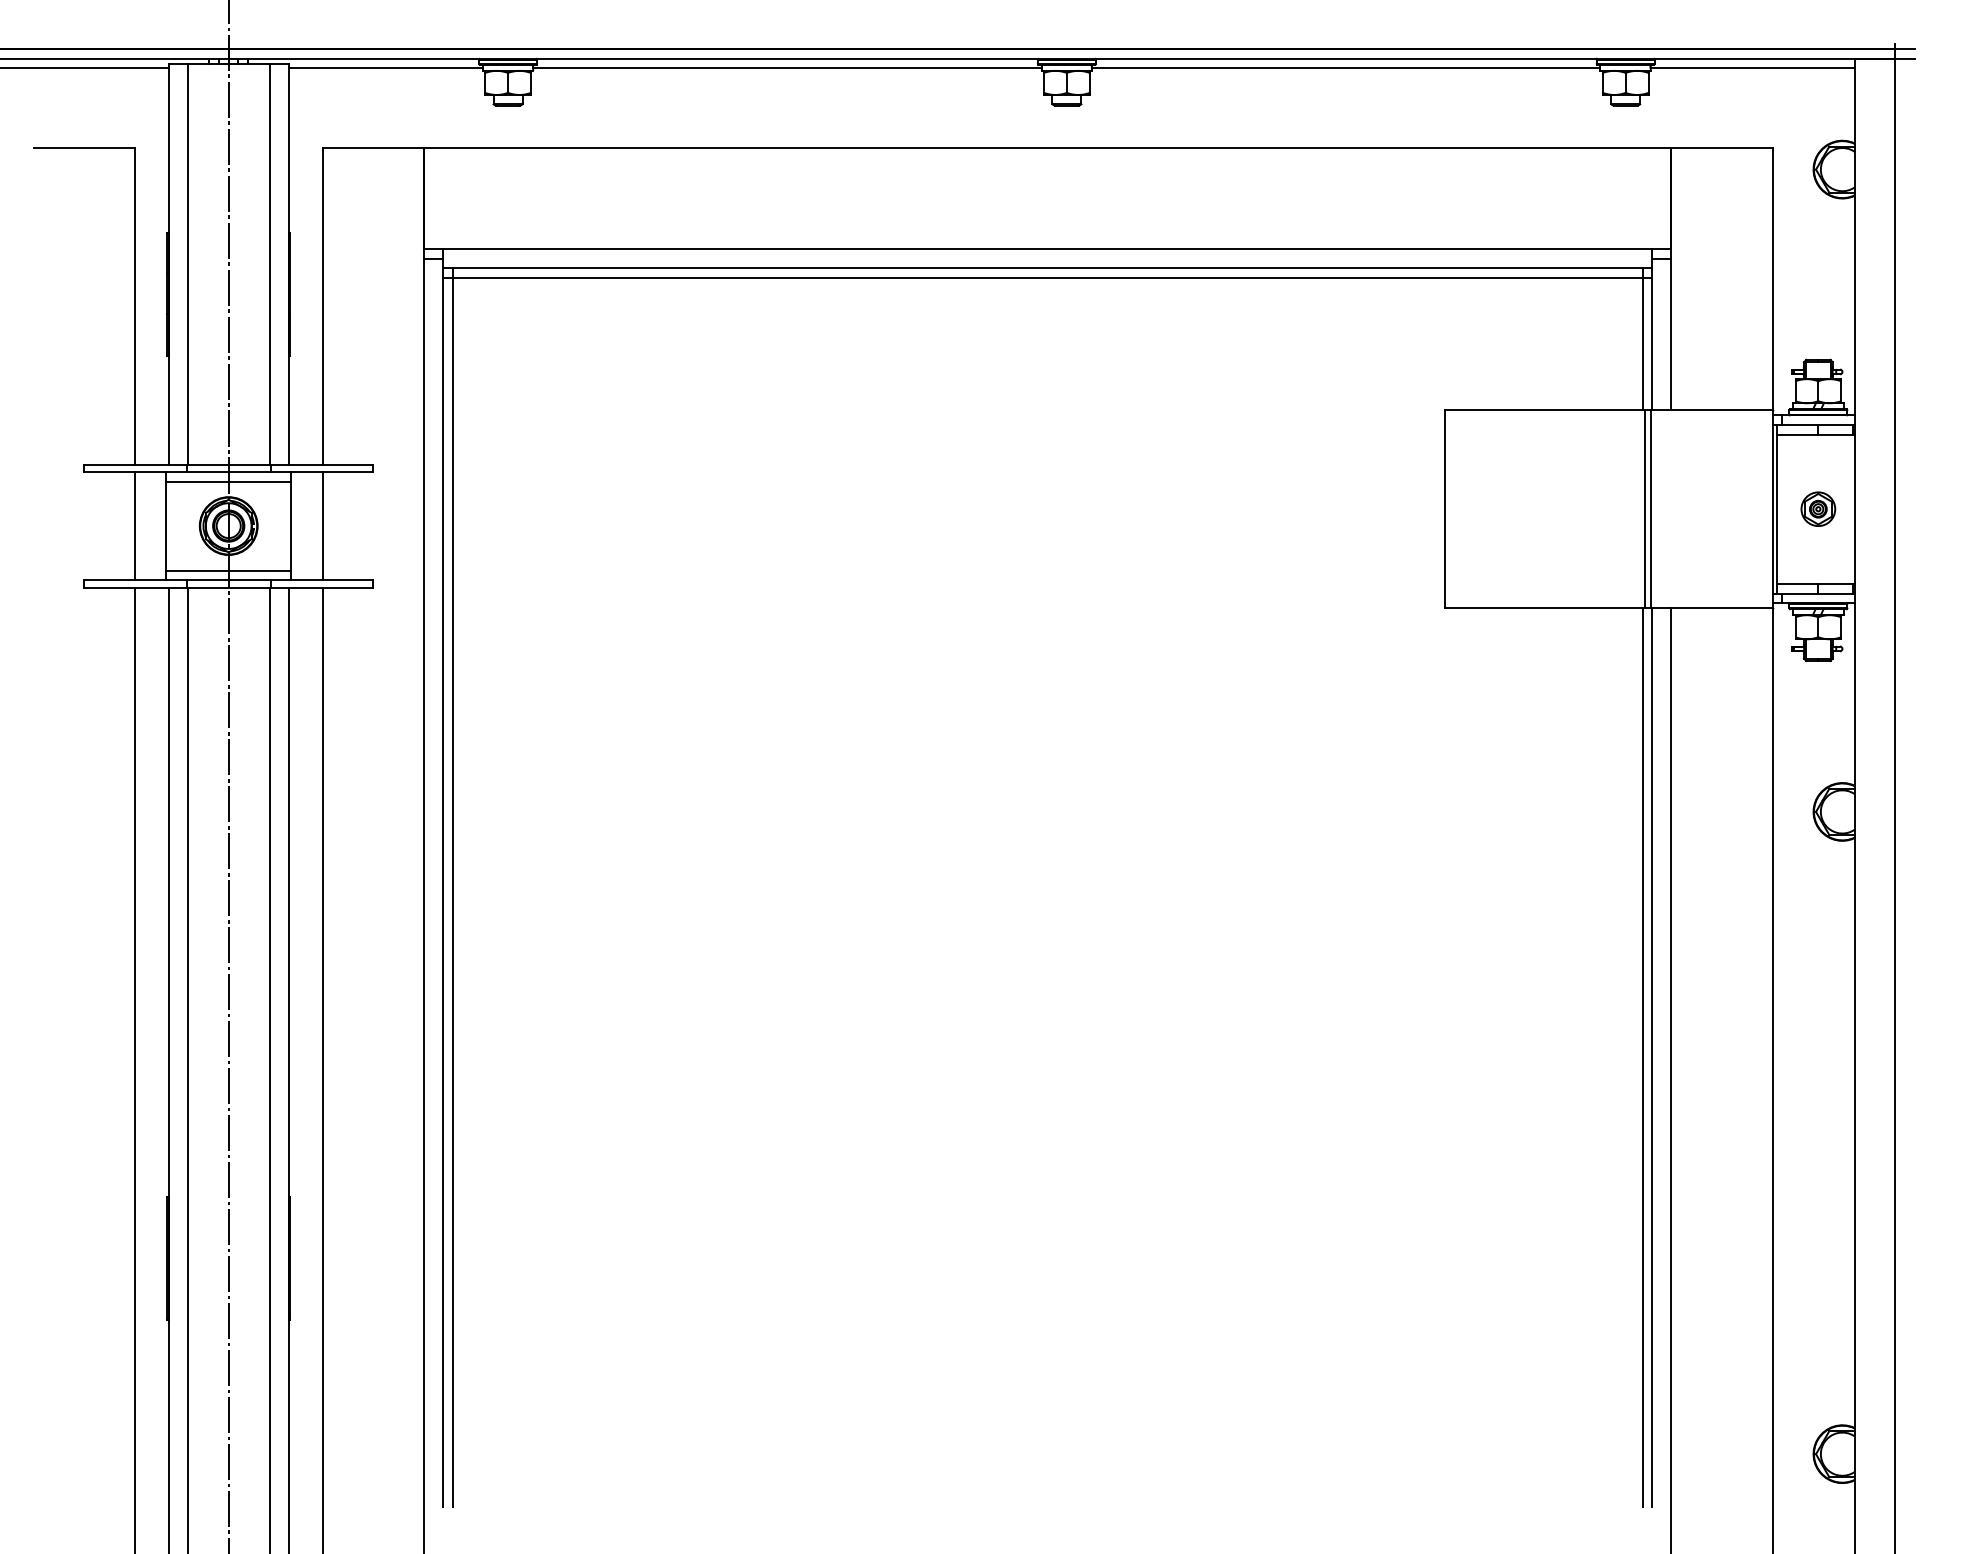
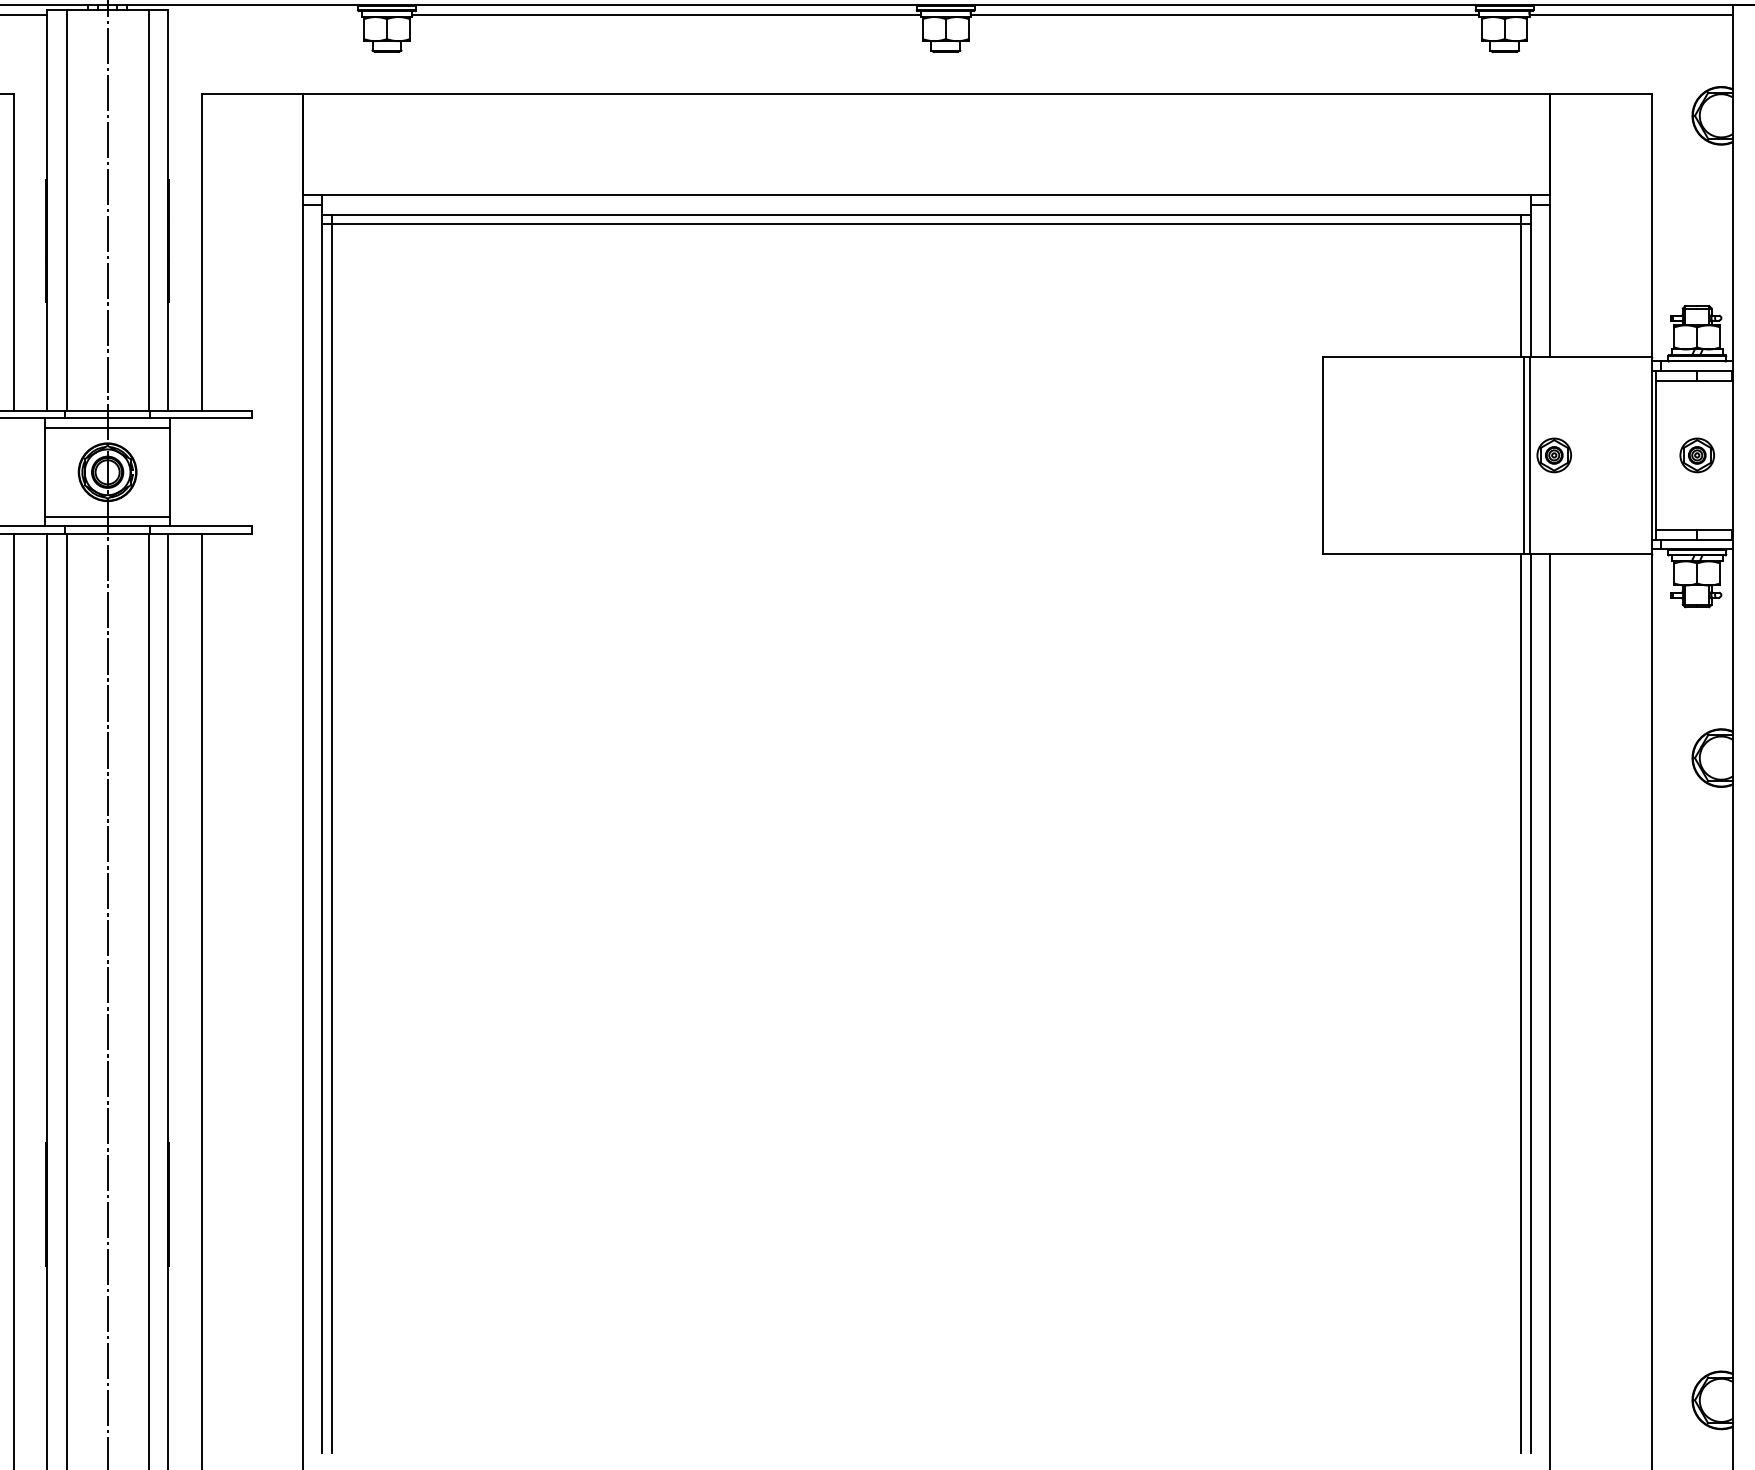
line: (385, 68) -> (264, 14), removed
part: (1675, 508) -> (1554, 454), added
line: (134, 525) -> (13, 471), removed
line: (322, 525) -> (201, 471), removed

